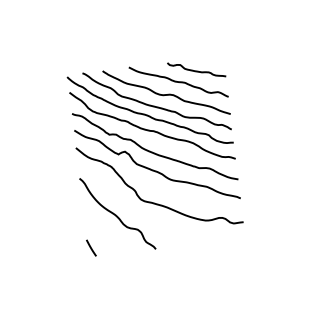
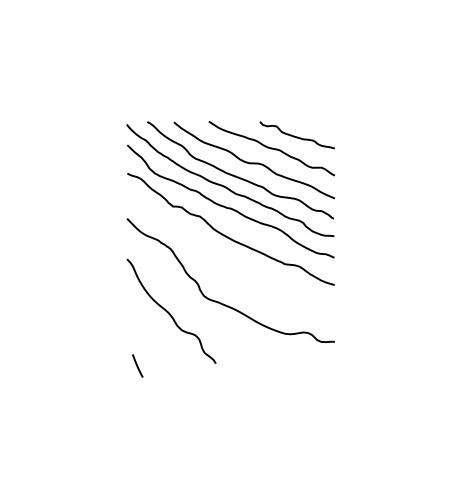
curve: (155, 170) -> (227, 260), removed
line: (91, 247) -> (137, 365), moved

